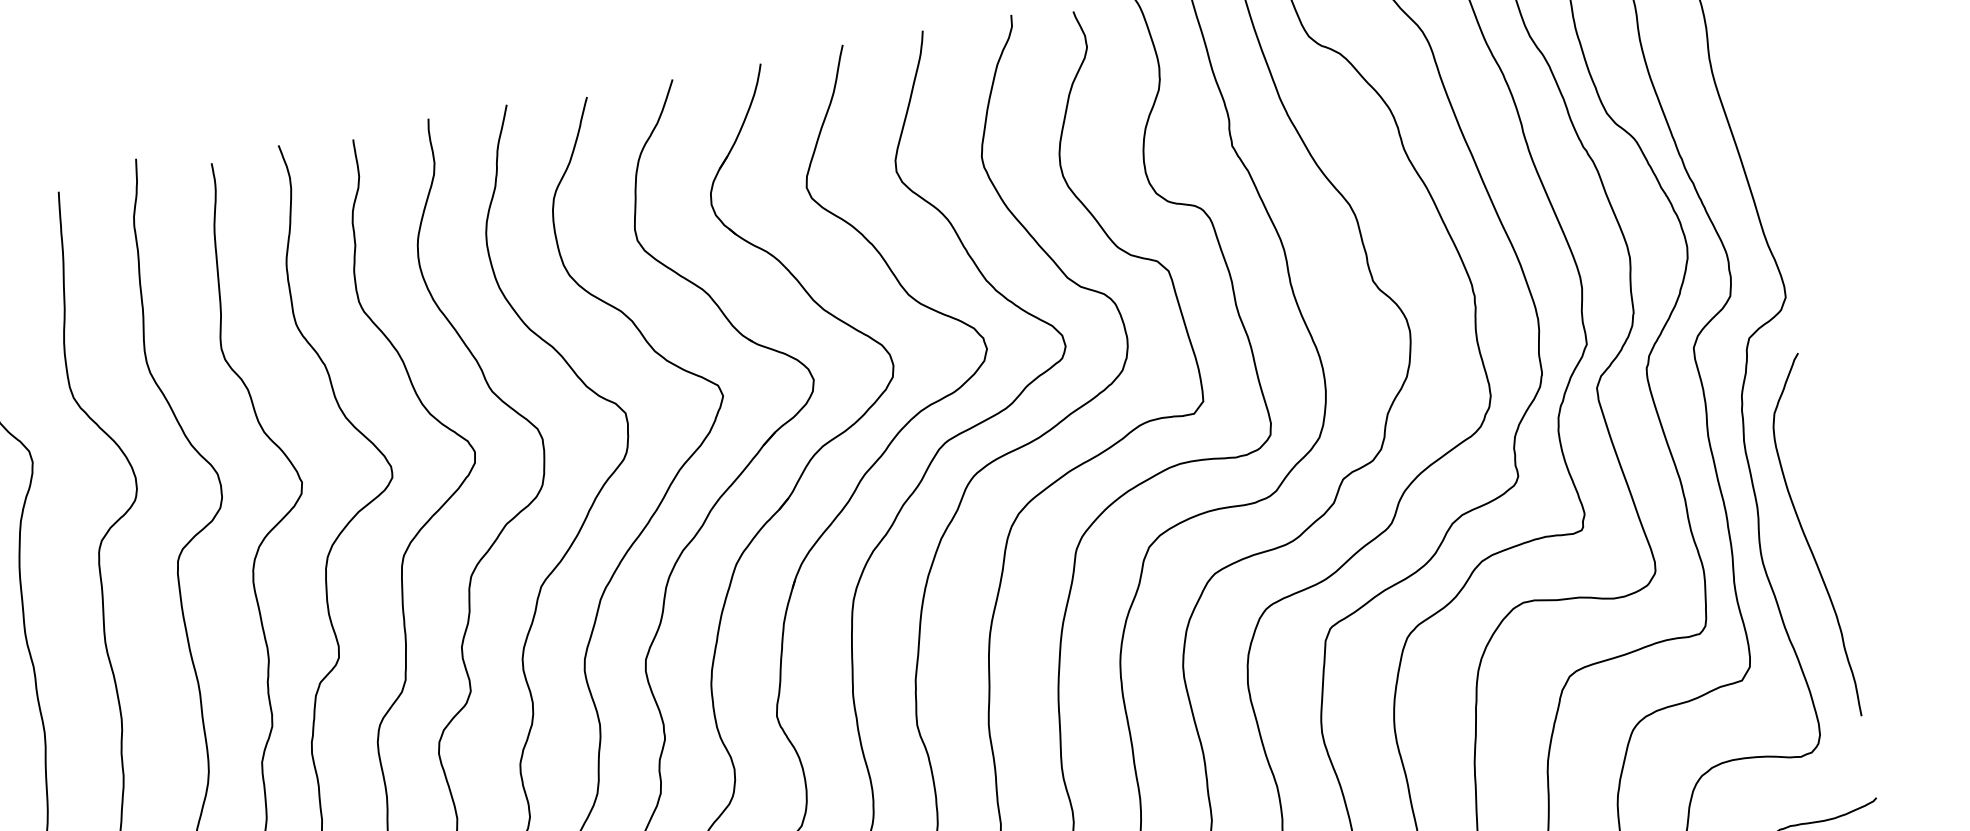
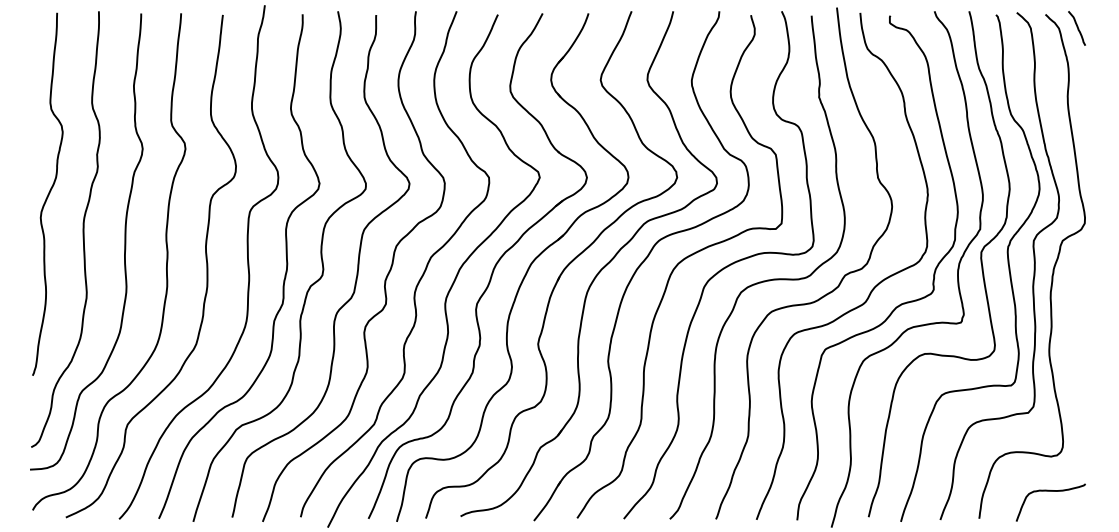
curve: (1808, 537) -> (1074, 346), removed

